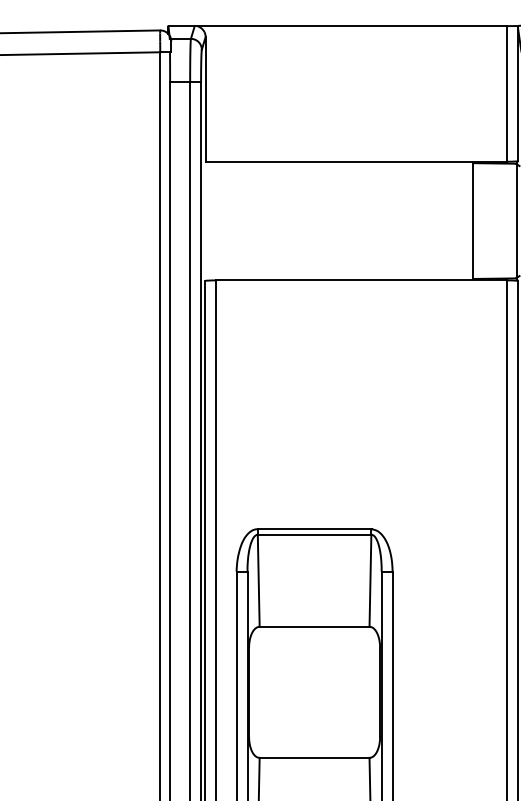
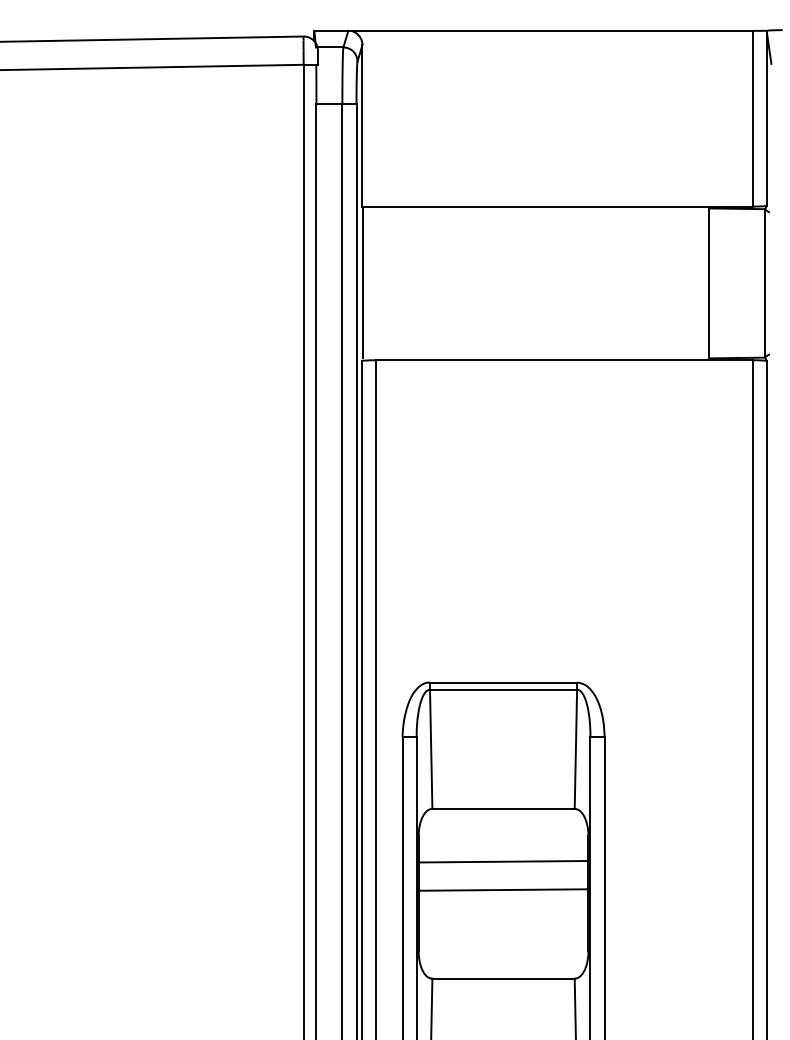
line: (206, 221) -> (363, 283), added
line: (314, 667) -> (503, 861), added
line: (314, 689) -> (503, 889), added

